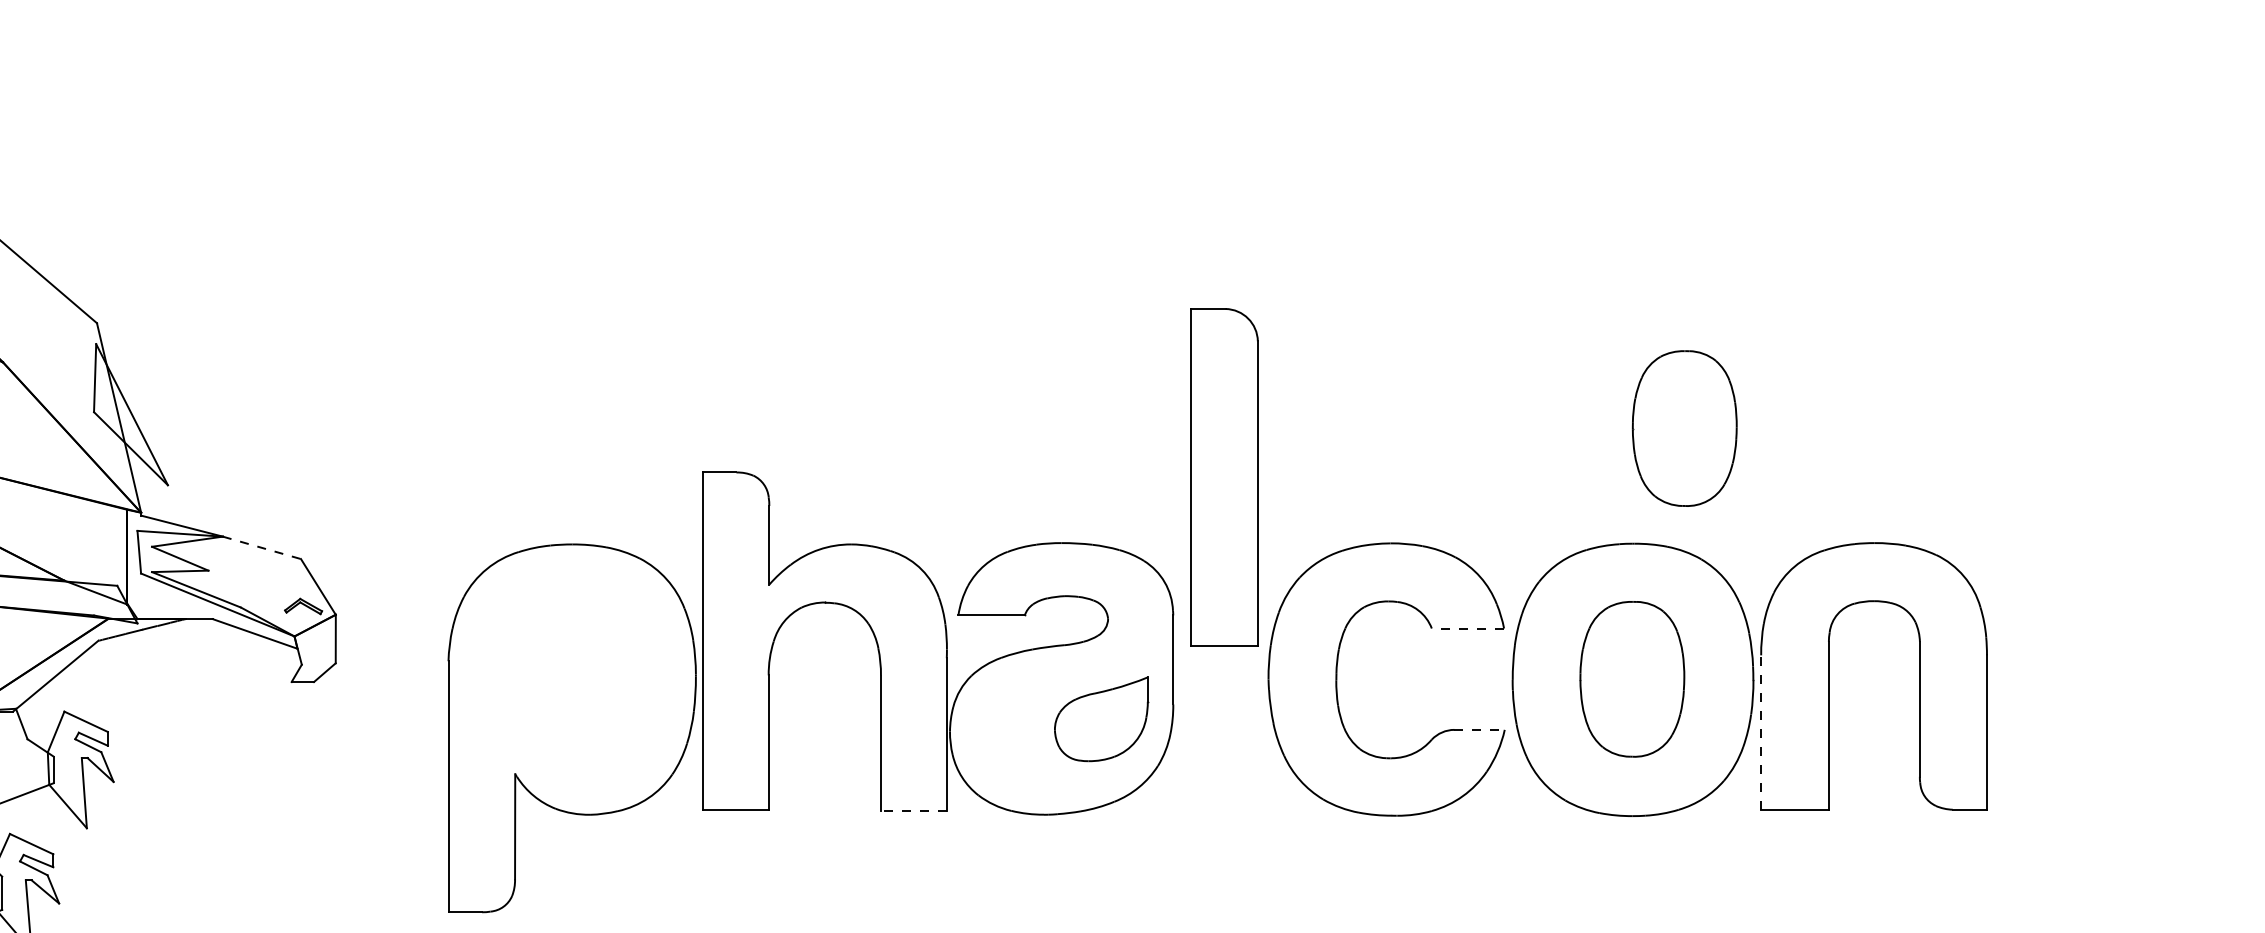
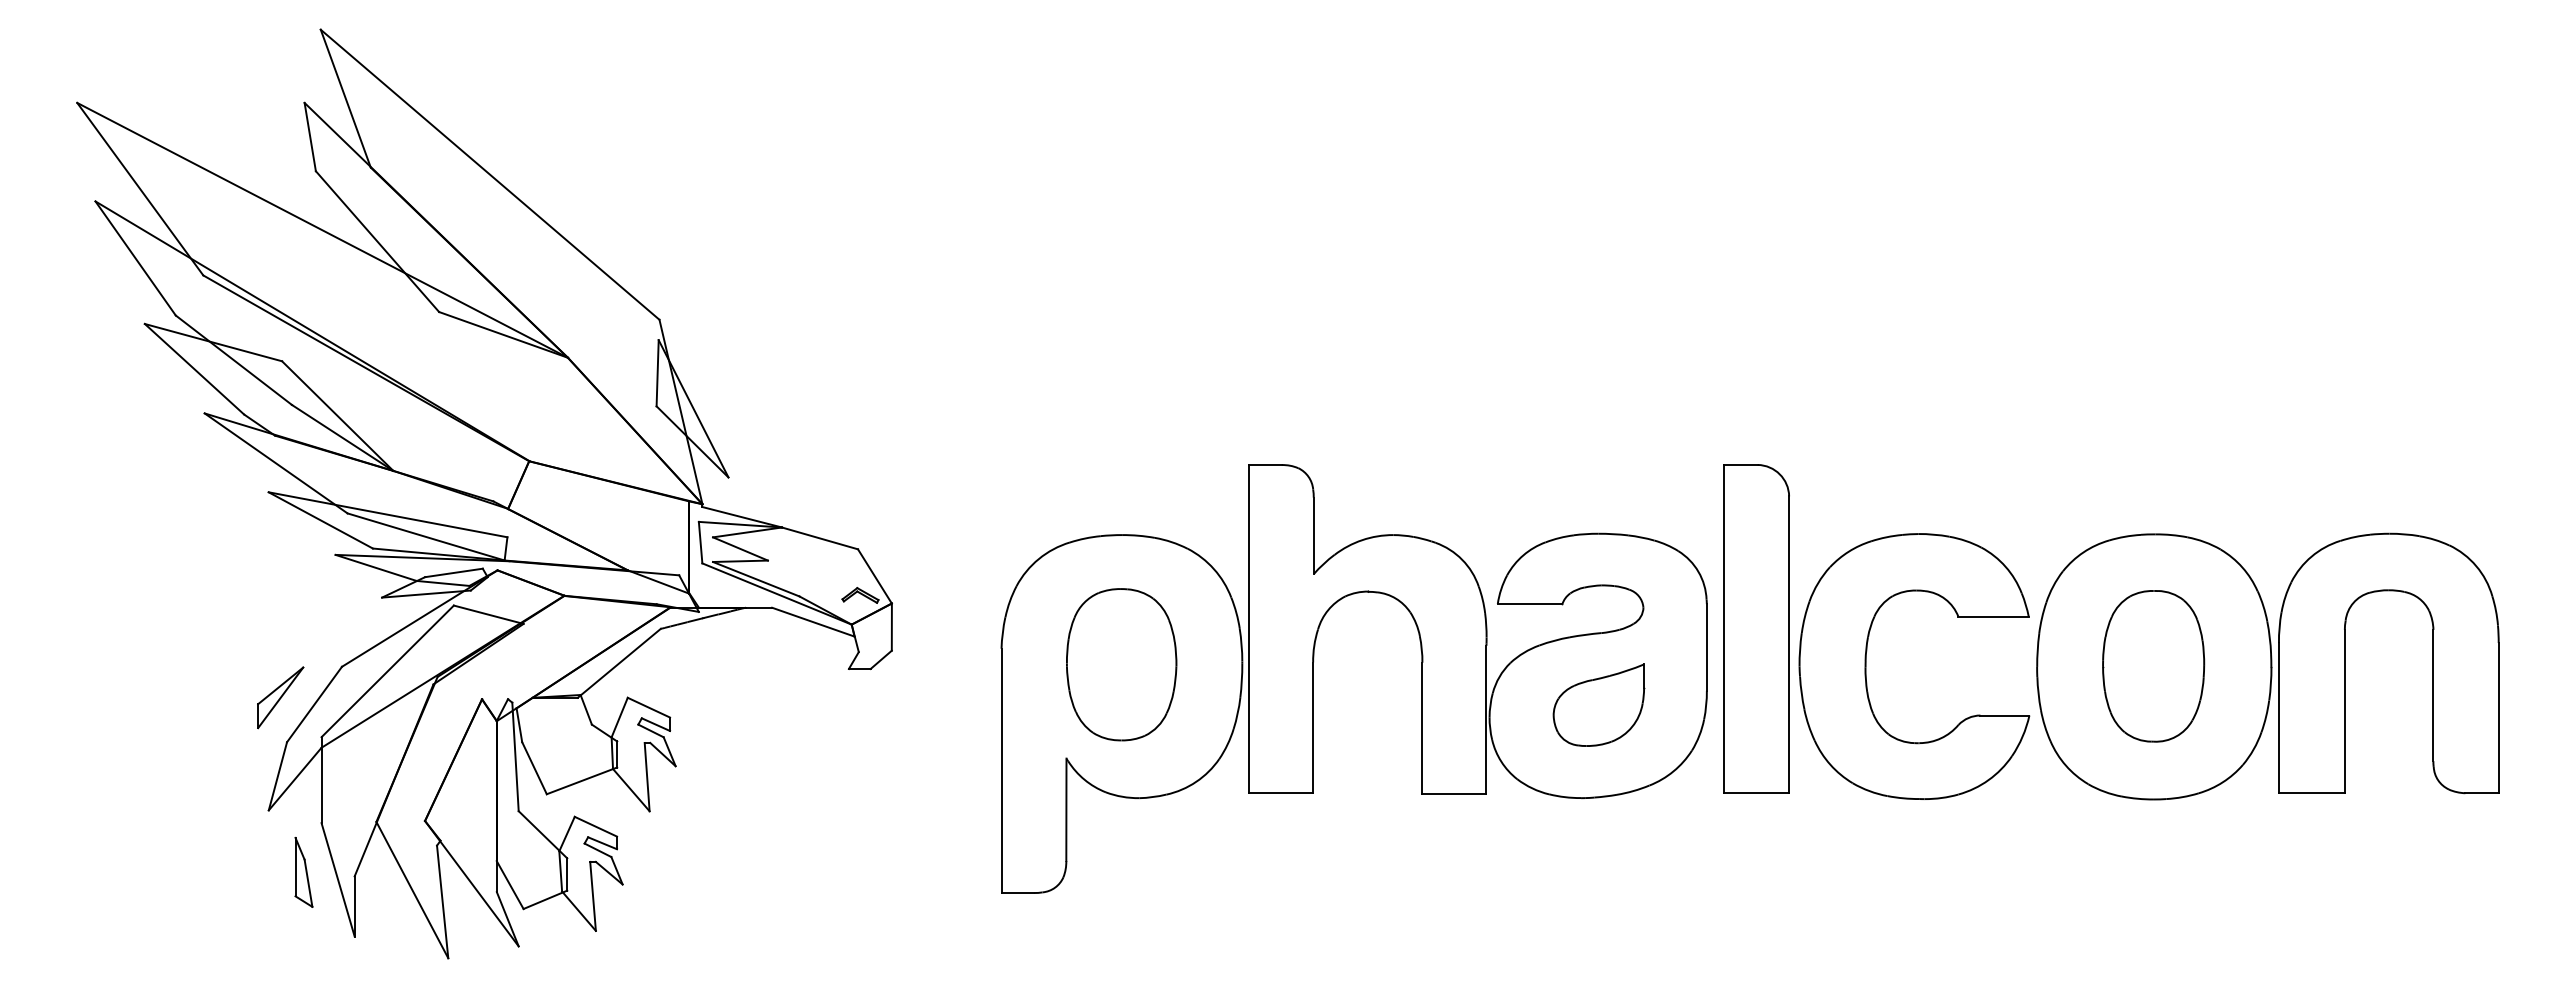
part: (1684, 428) -> (2204, 422), removed
part: (1224, 477) -> (1756, 628), moved
line: (261, 547) -> (819, 538), dashed -> solid
line: (1467, 628) -> (1993, 616), dashed -> solid
part: (571, 677) -> (1121, 664), added
part: (1100, 718) -> (1598, 704), moved
line: (1480, 729) -> (2005, 715), dashed -> solid
line: (1760, 731) -> (2278, 717), dashed -> solid
line: (912, 811) -> (1453, 794), dashed -> solid

